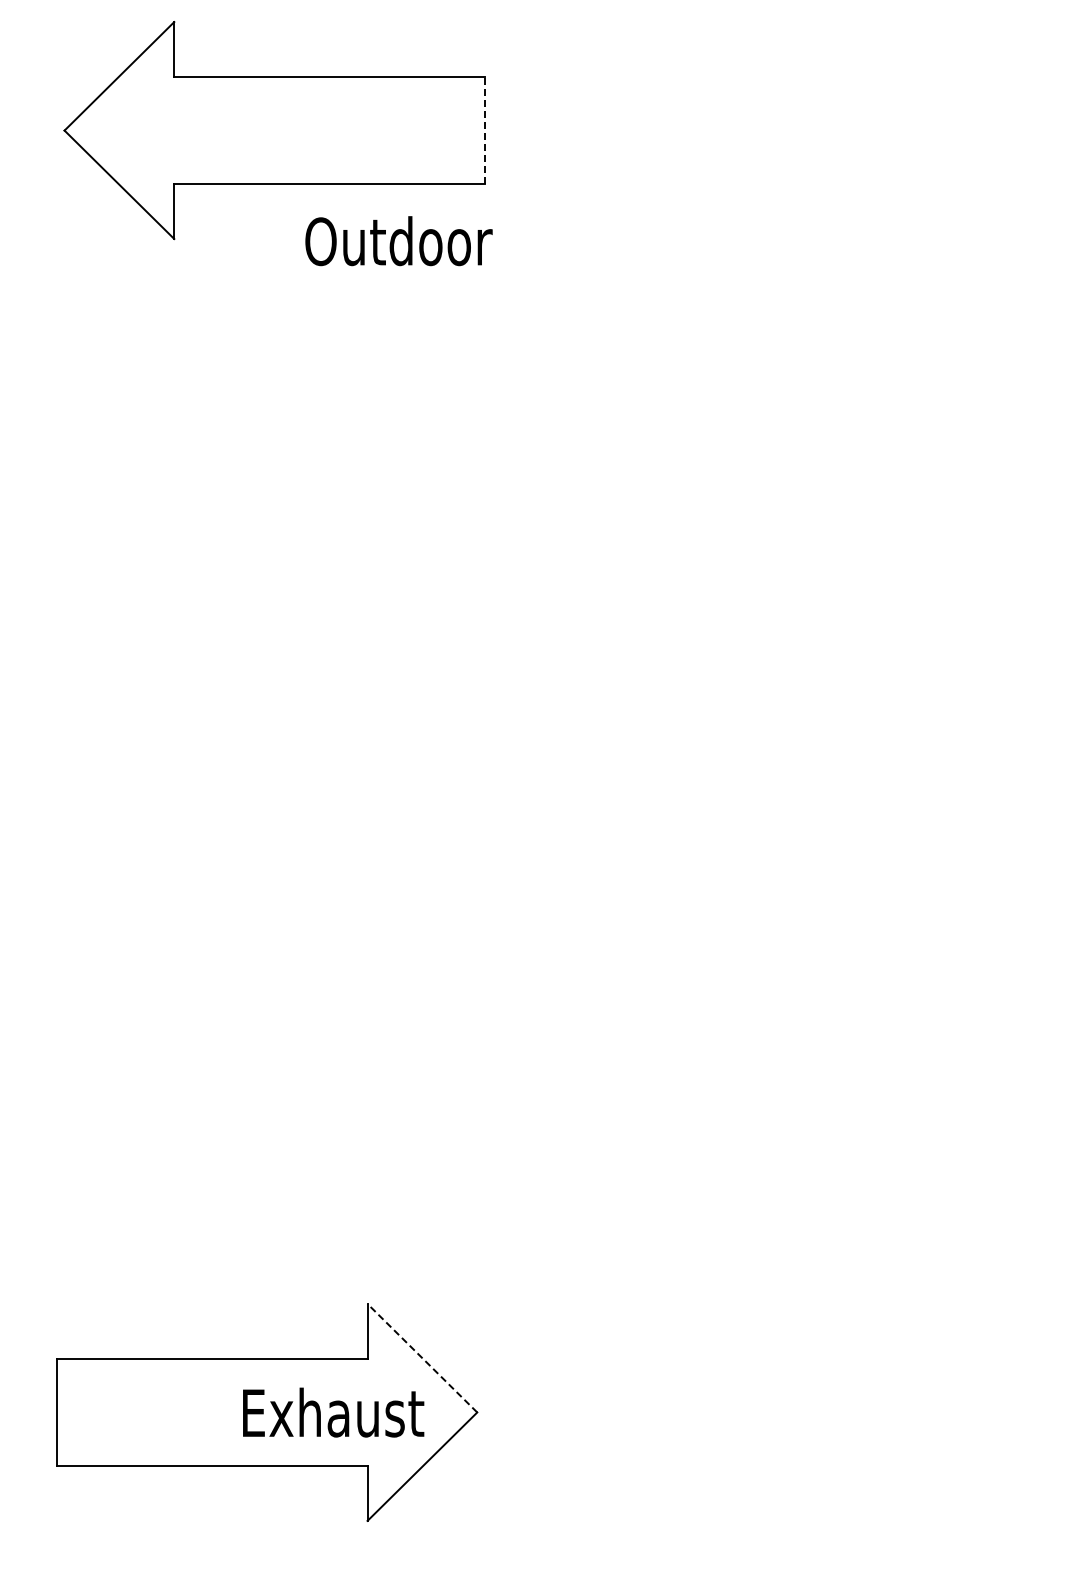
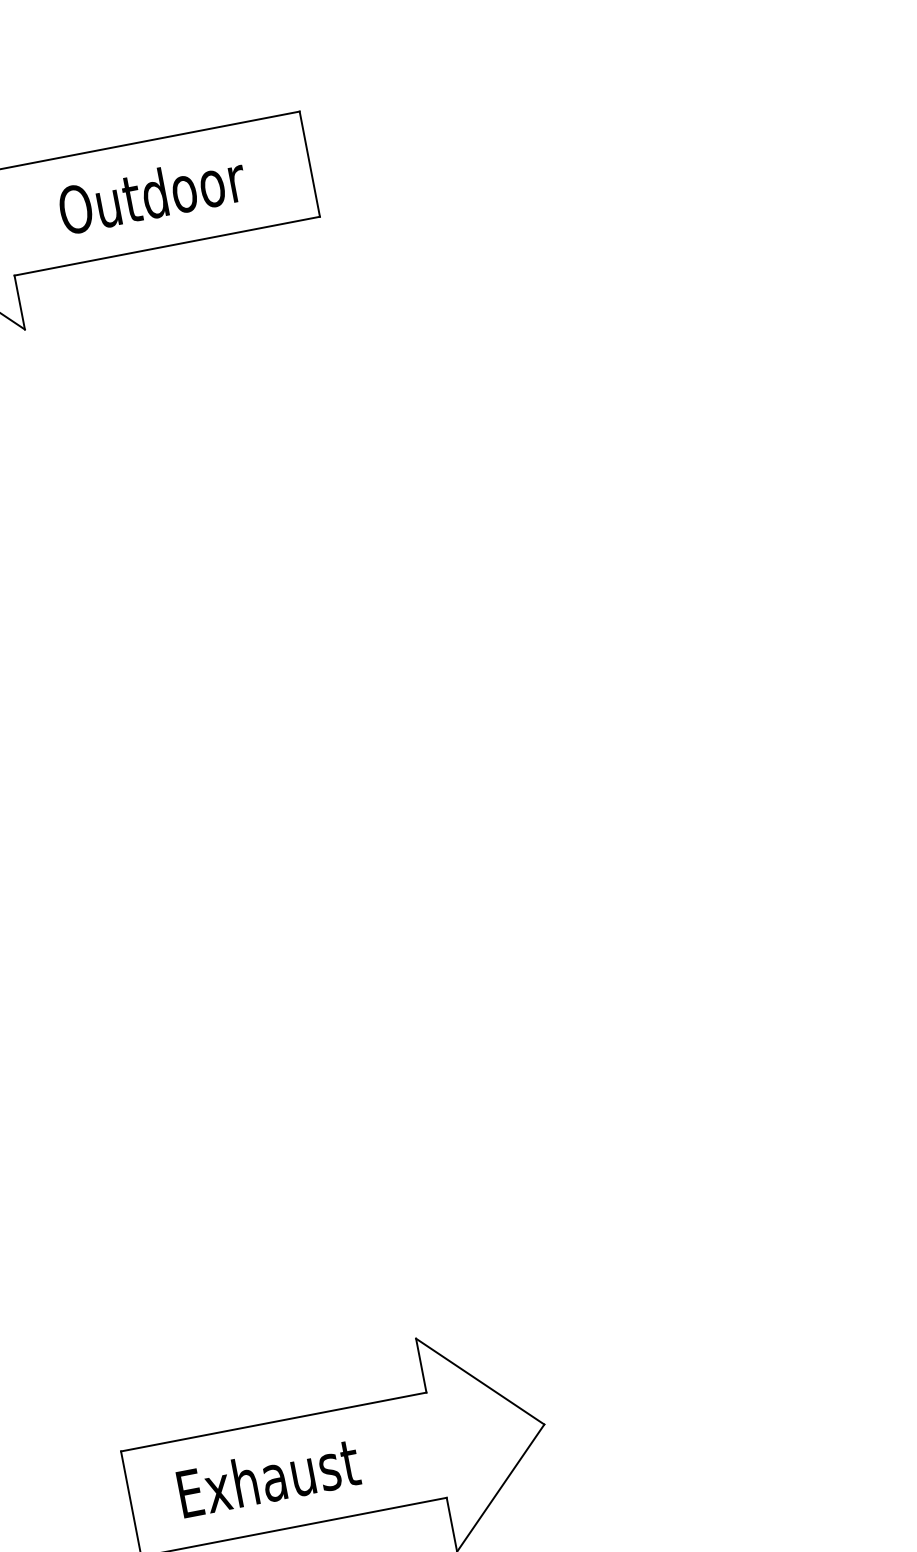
line: (485, 130) -> (310, 164), dashed -> solid
text: (398, 241) -> (151, 194), moved
line: (422, 1357) -> (480, 1380), dashed -> solid
text: (333, 1412) -> (268, 1477), moved

